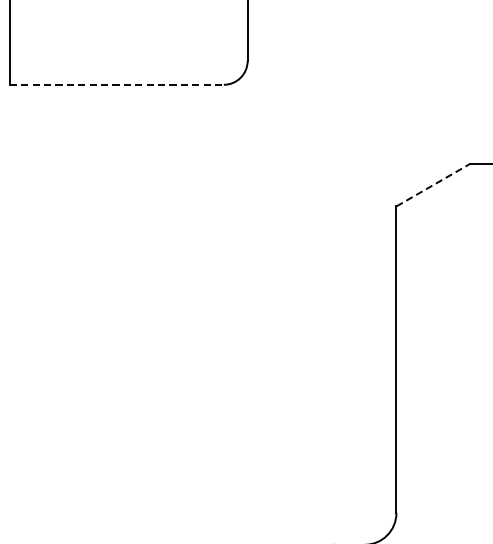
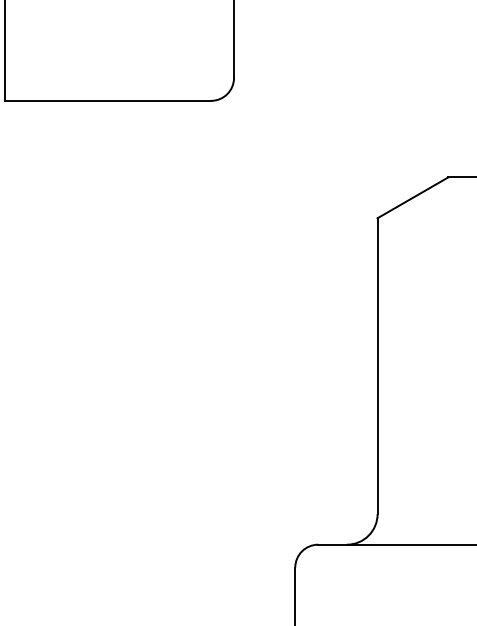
line: (117, 84) -> (108, 100), dashed -> solid
line: (432, 184) -> (412, 197), dashed -> solid

